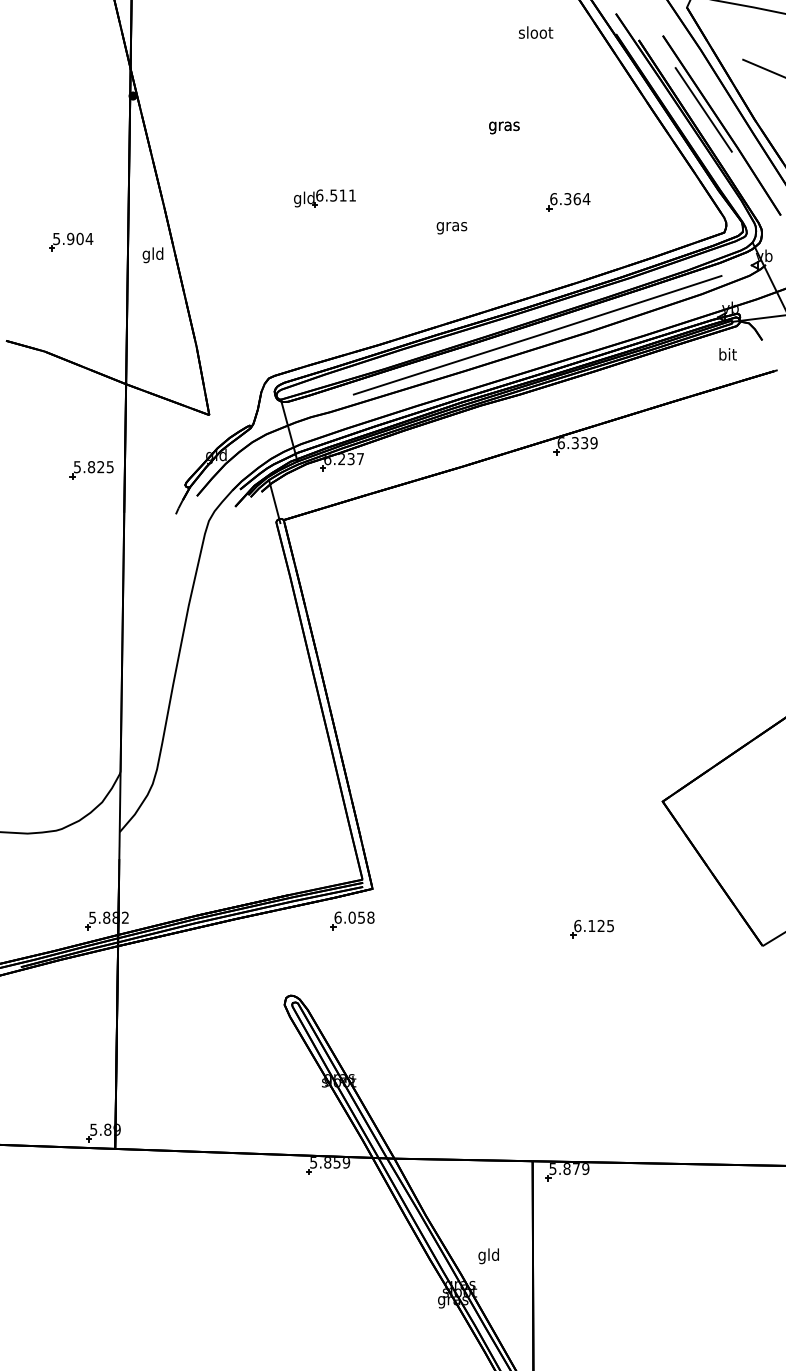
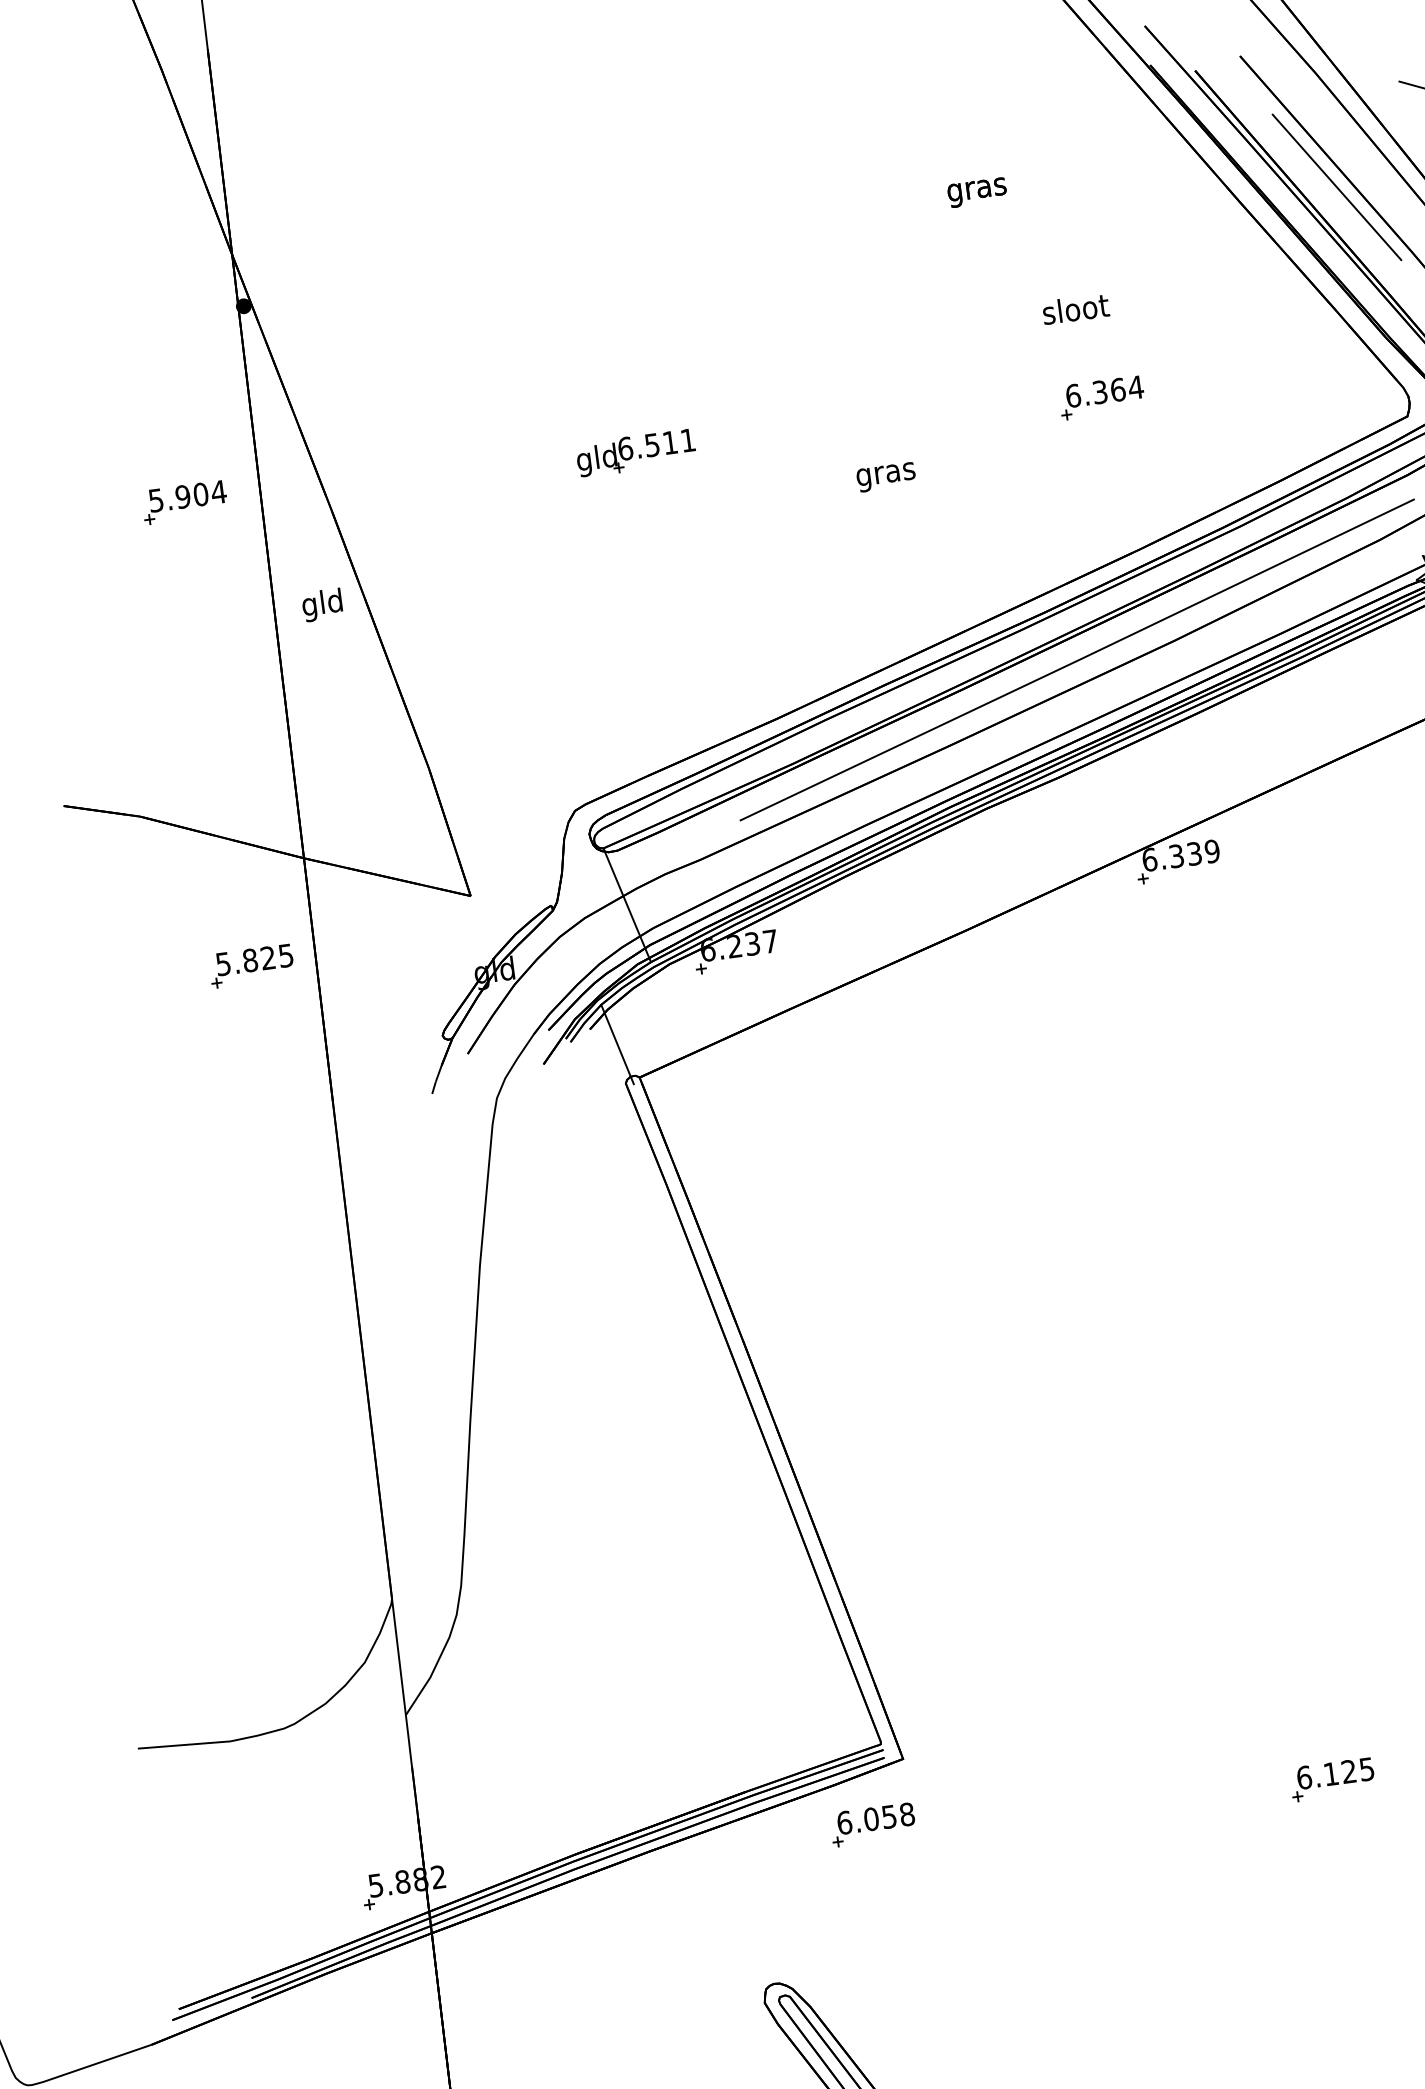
text: (535, 32) -> (1074, 309), moved
text: (504, 127) -> (977, 191), moved
part: (71, 241) -> (185, 501), moved
part: (91, 470) -> (251, 966), moved

